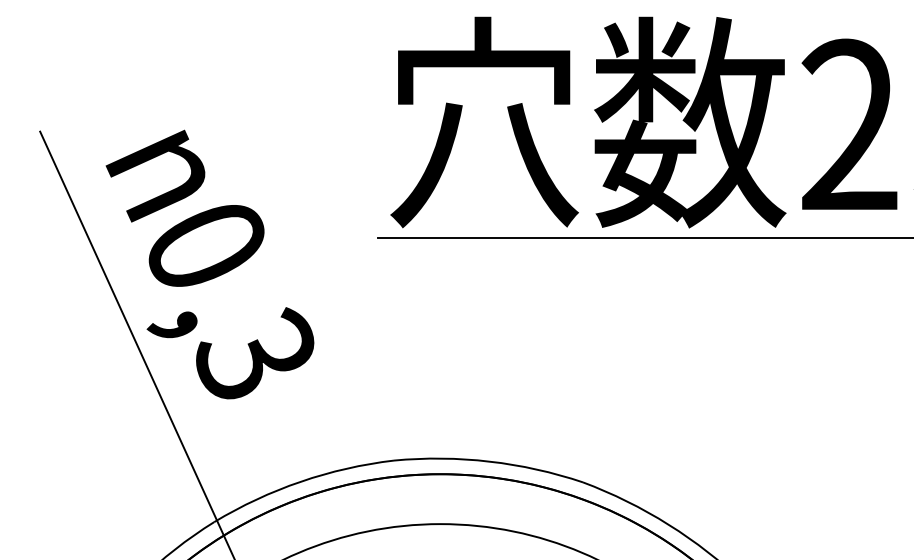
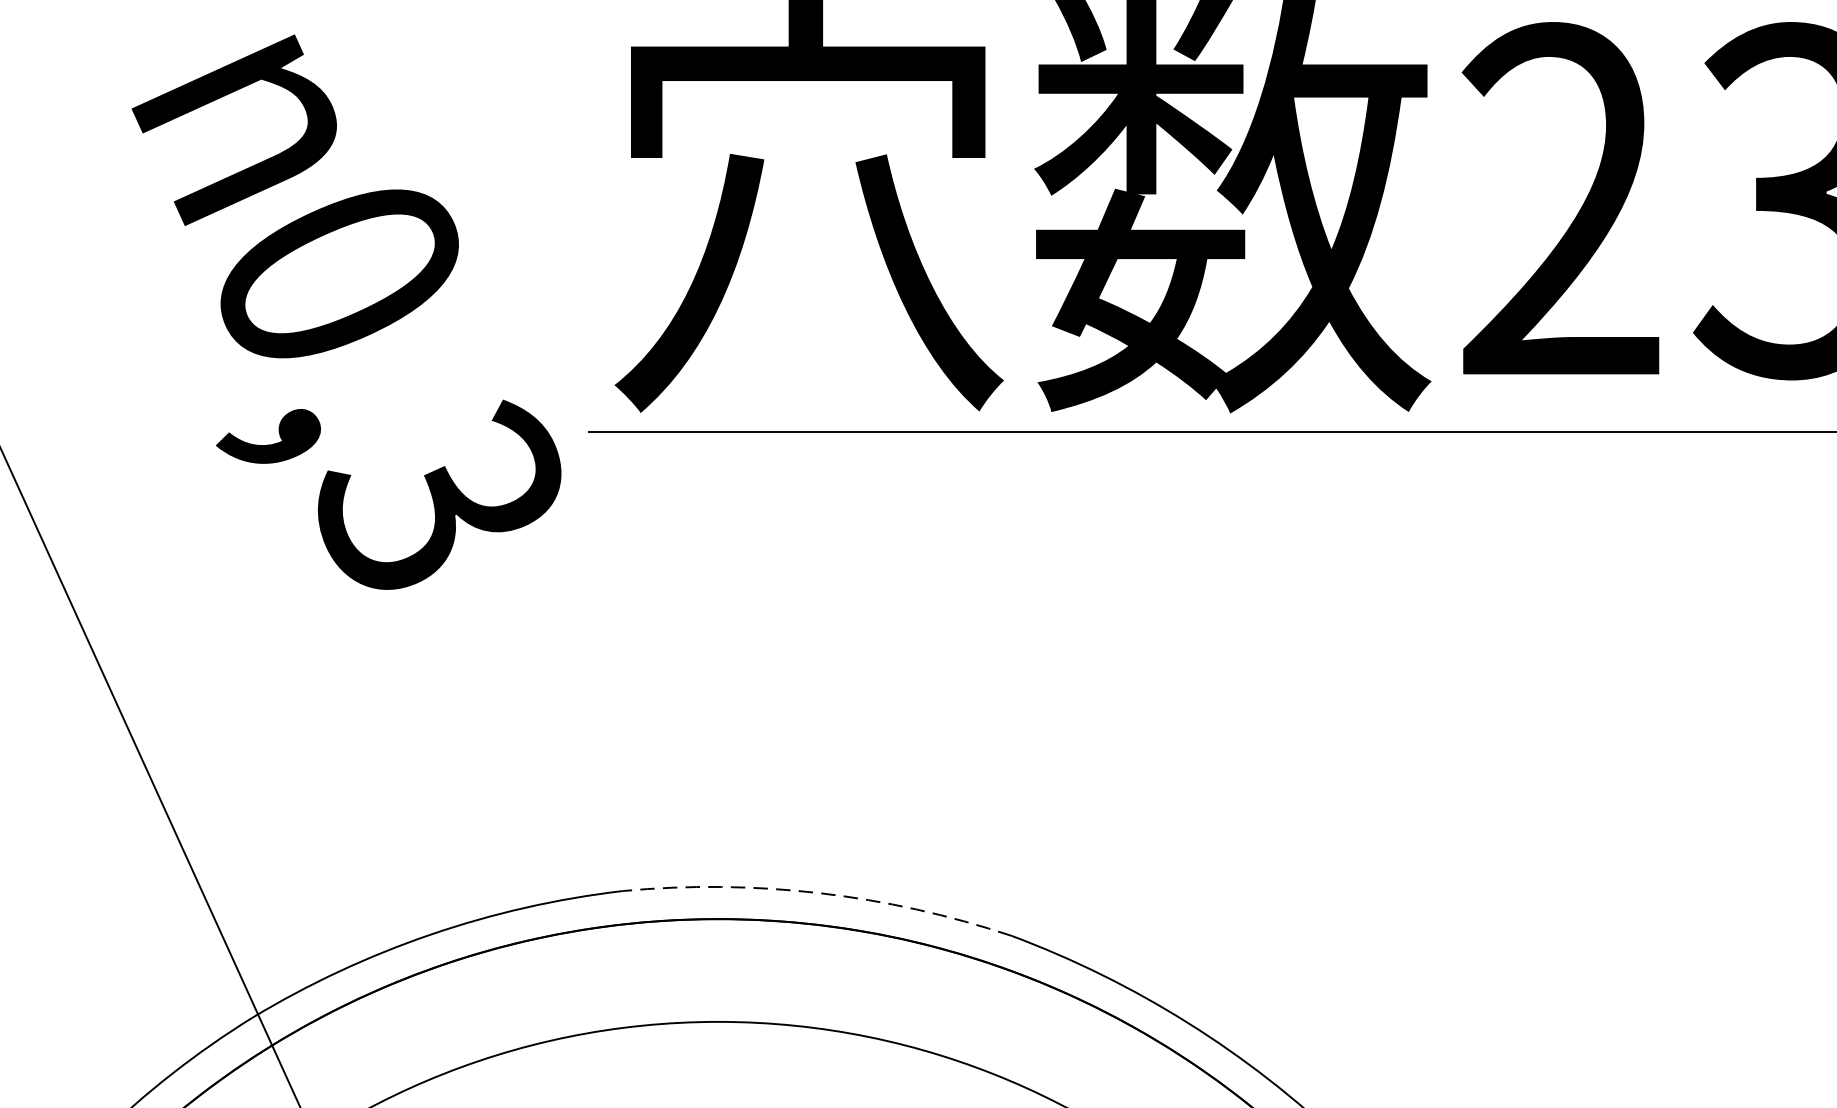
text: (209, 264) -> (345, 312), moved
arc: (489, 461) -> (819, 892), solid -> dashed

